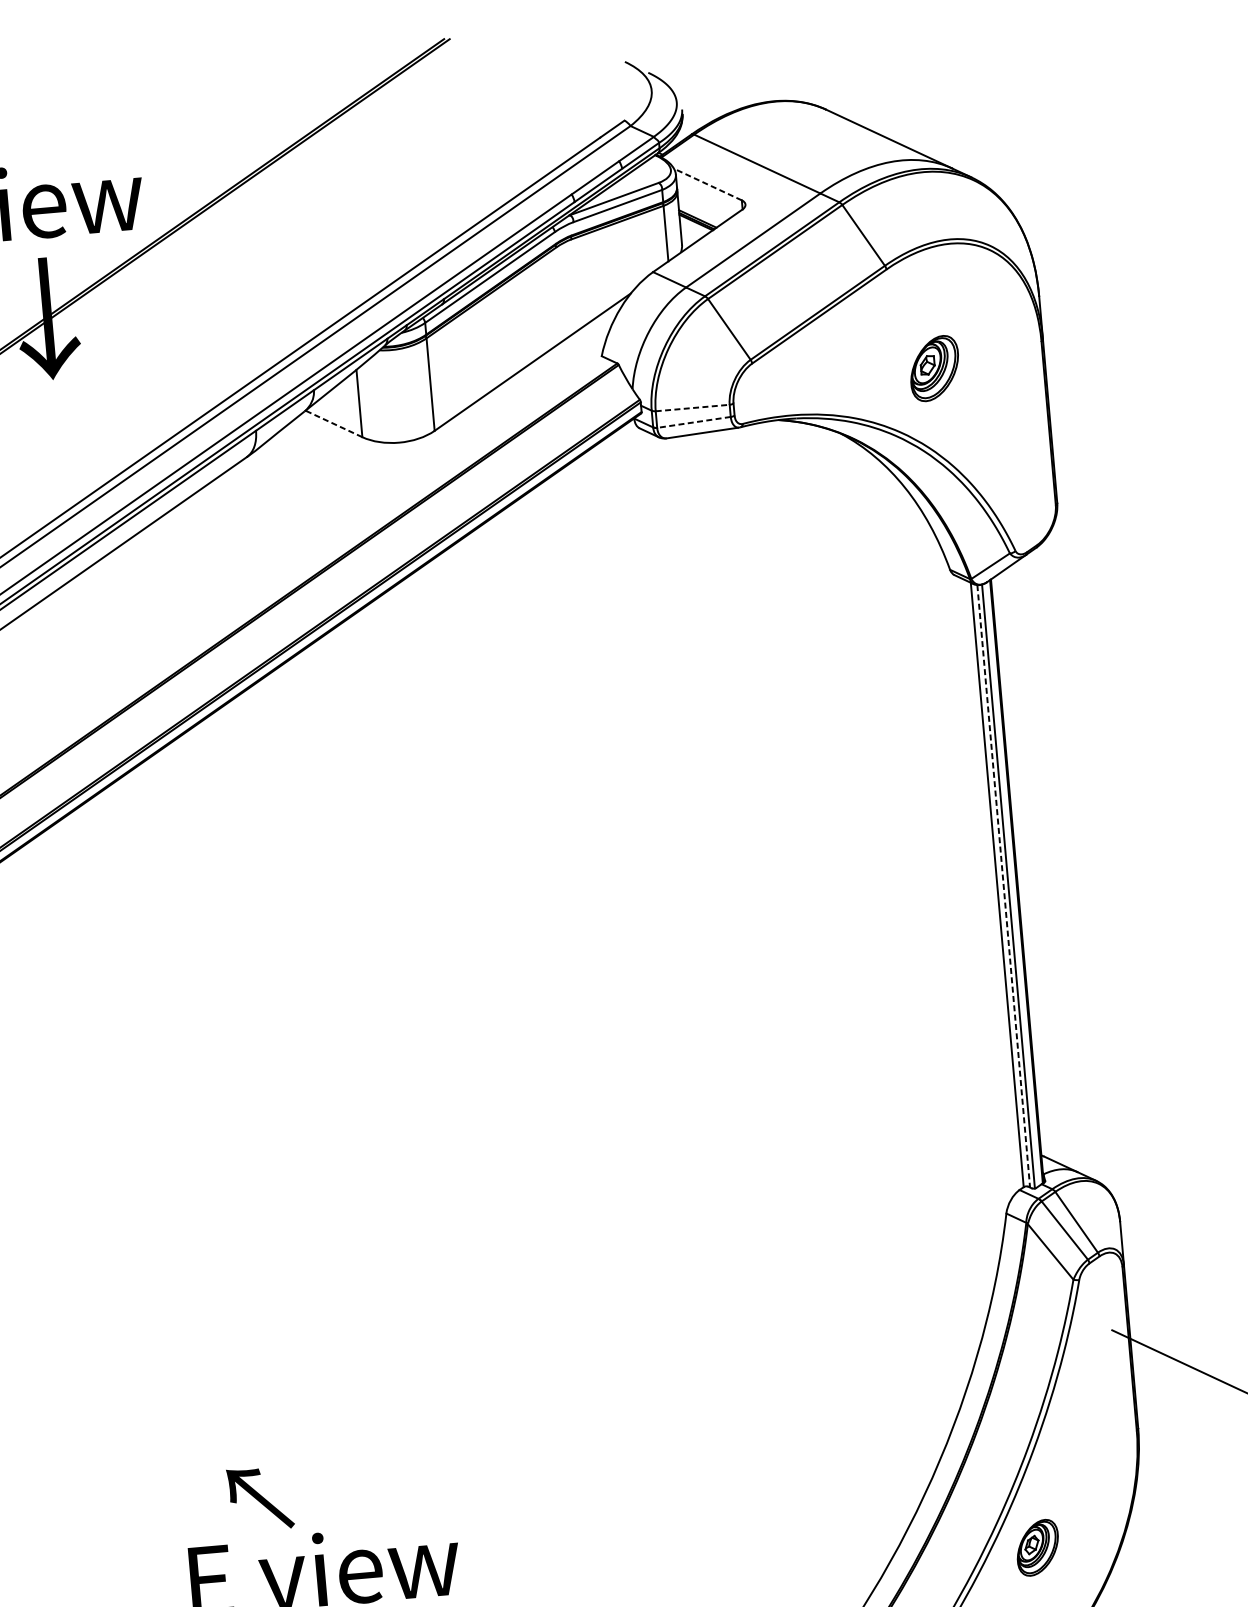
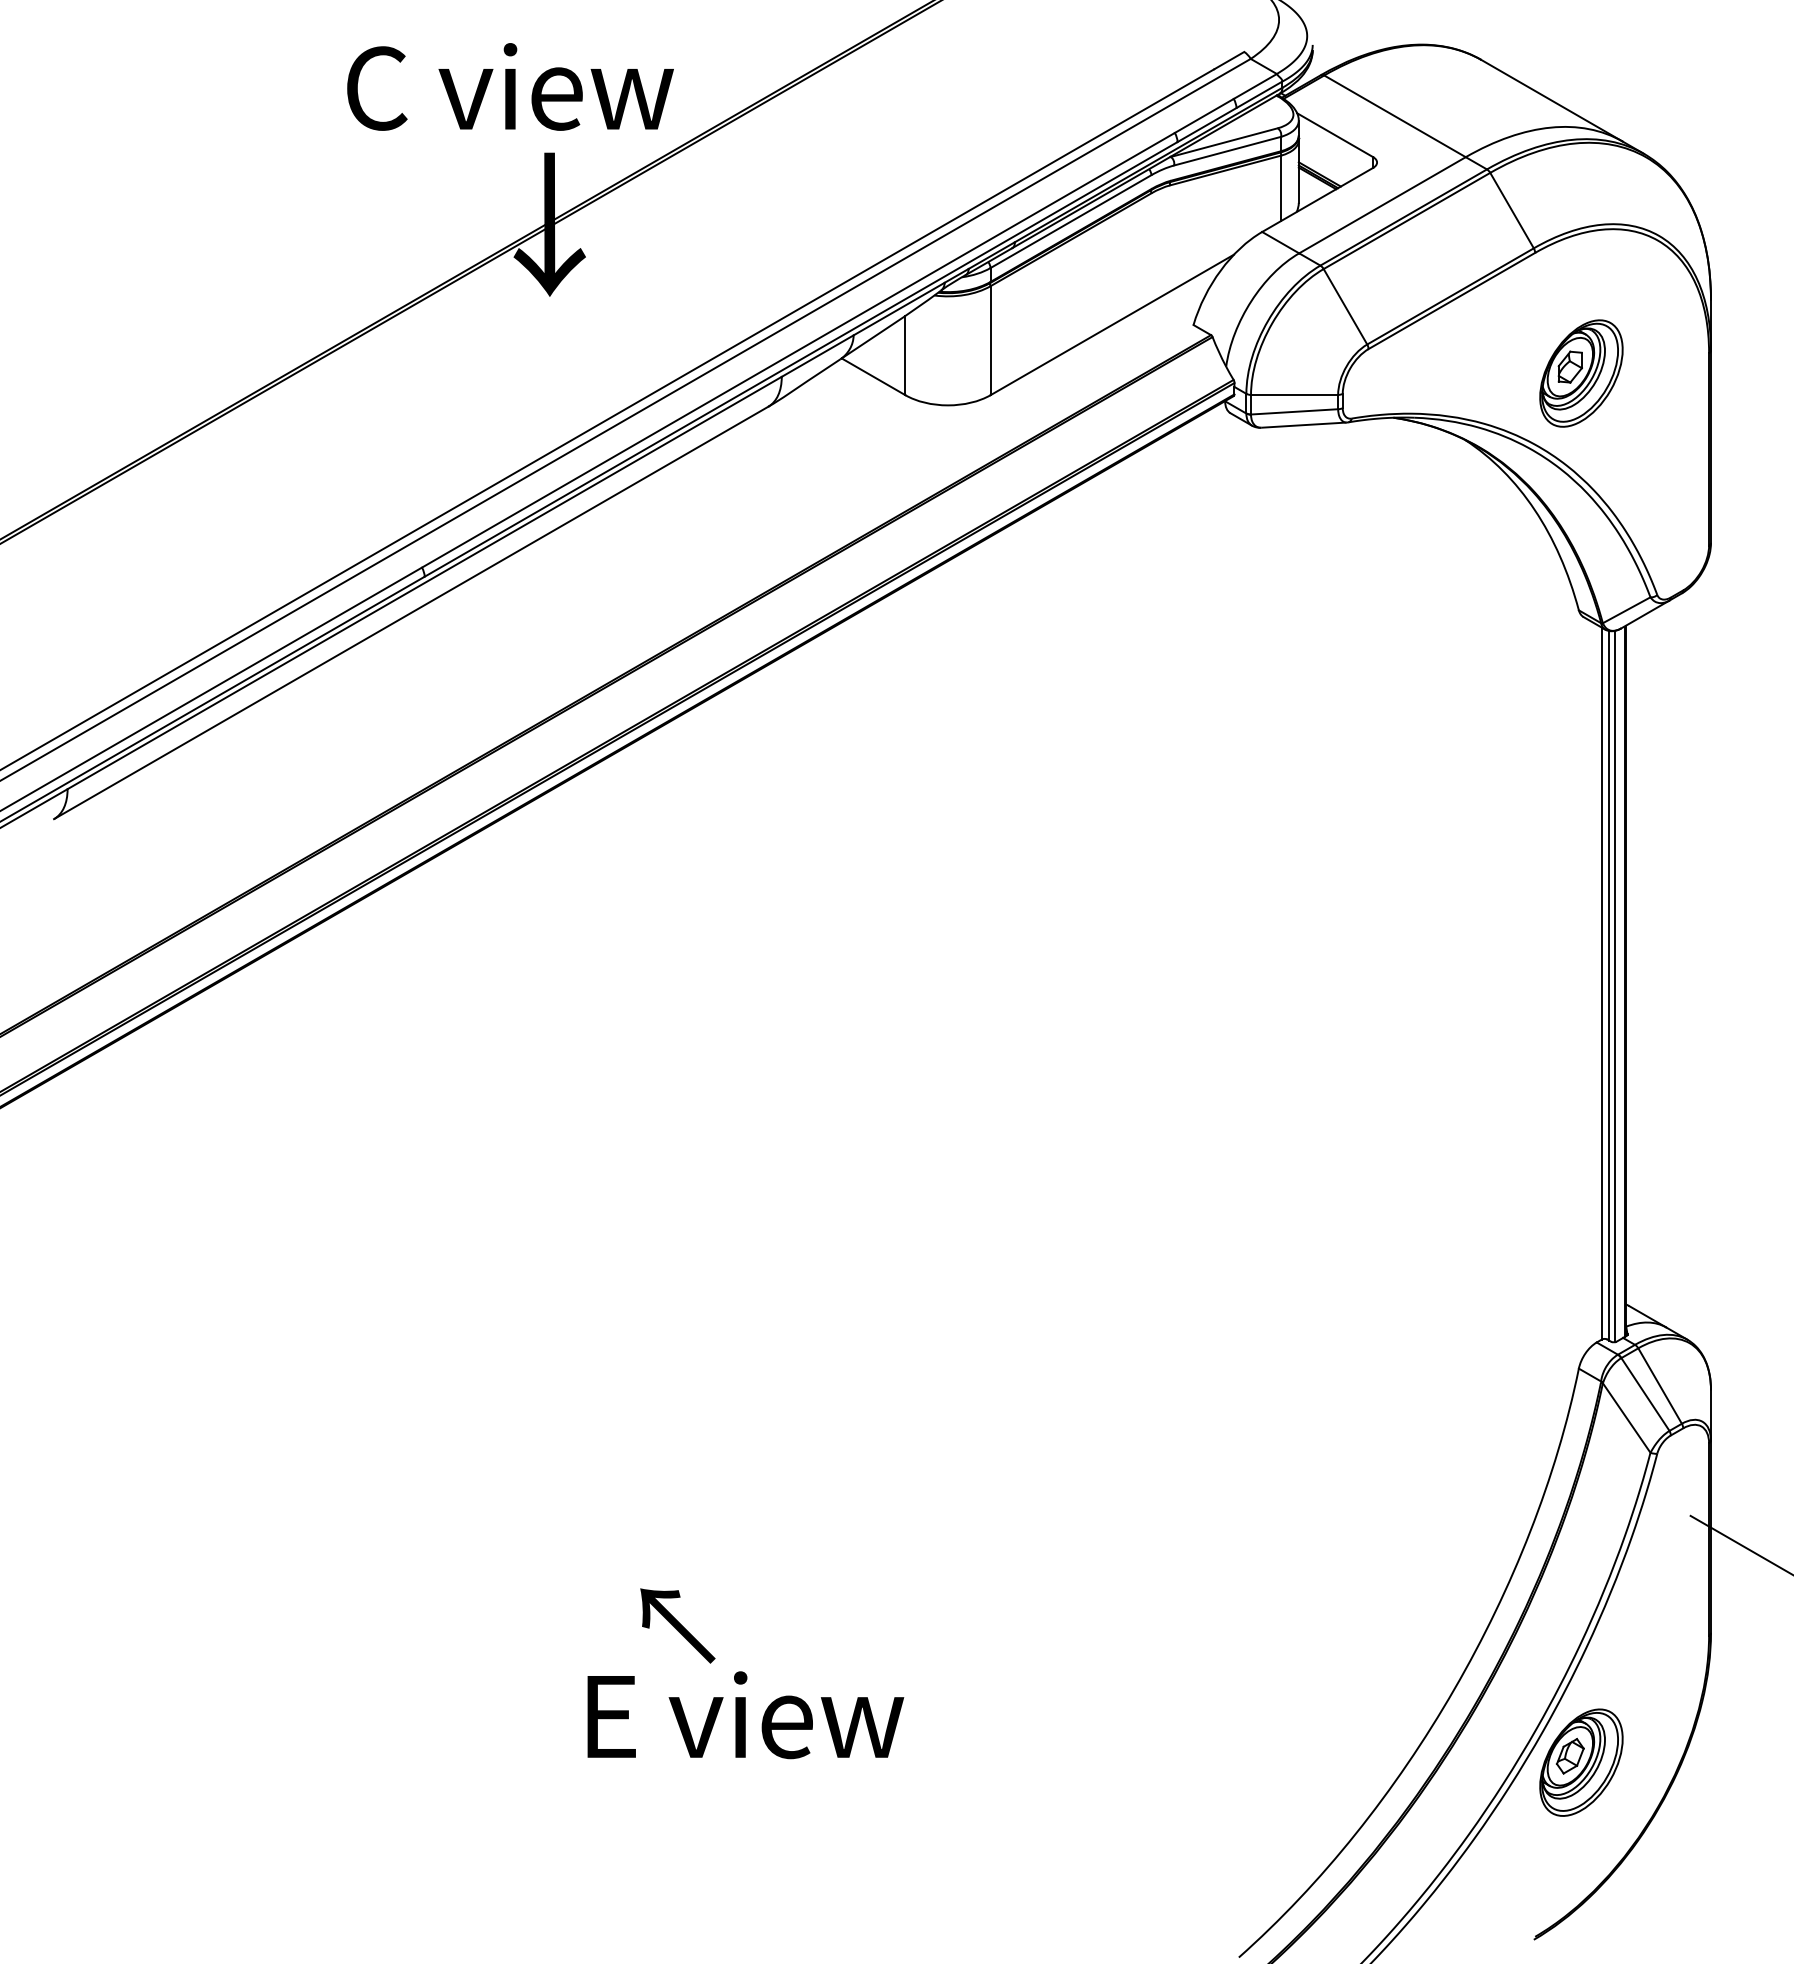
line: (708, 184) -> (1335, 135), dashed -> solid
part: (934, 368) -> (1581, 373), size x1.43
line: (692, 407) -> (1294, 394), dashed -> solid
line: (693, 422) -> (1294, 411), dashed -> solid
line: (333, 423) -> (873, 376), dashed -> solid
line: (1003, 886) -> (1609, 985), dashed -> solid
part: (1037, 1547) -> (1581, 1762), size x1.67

